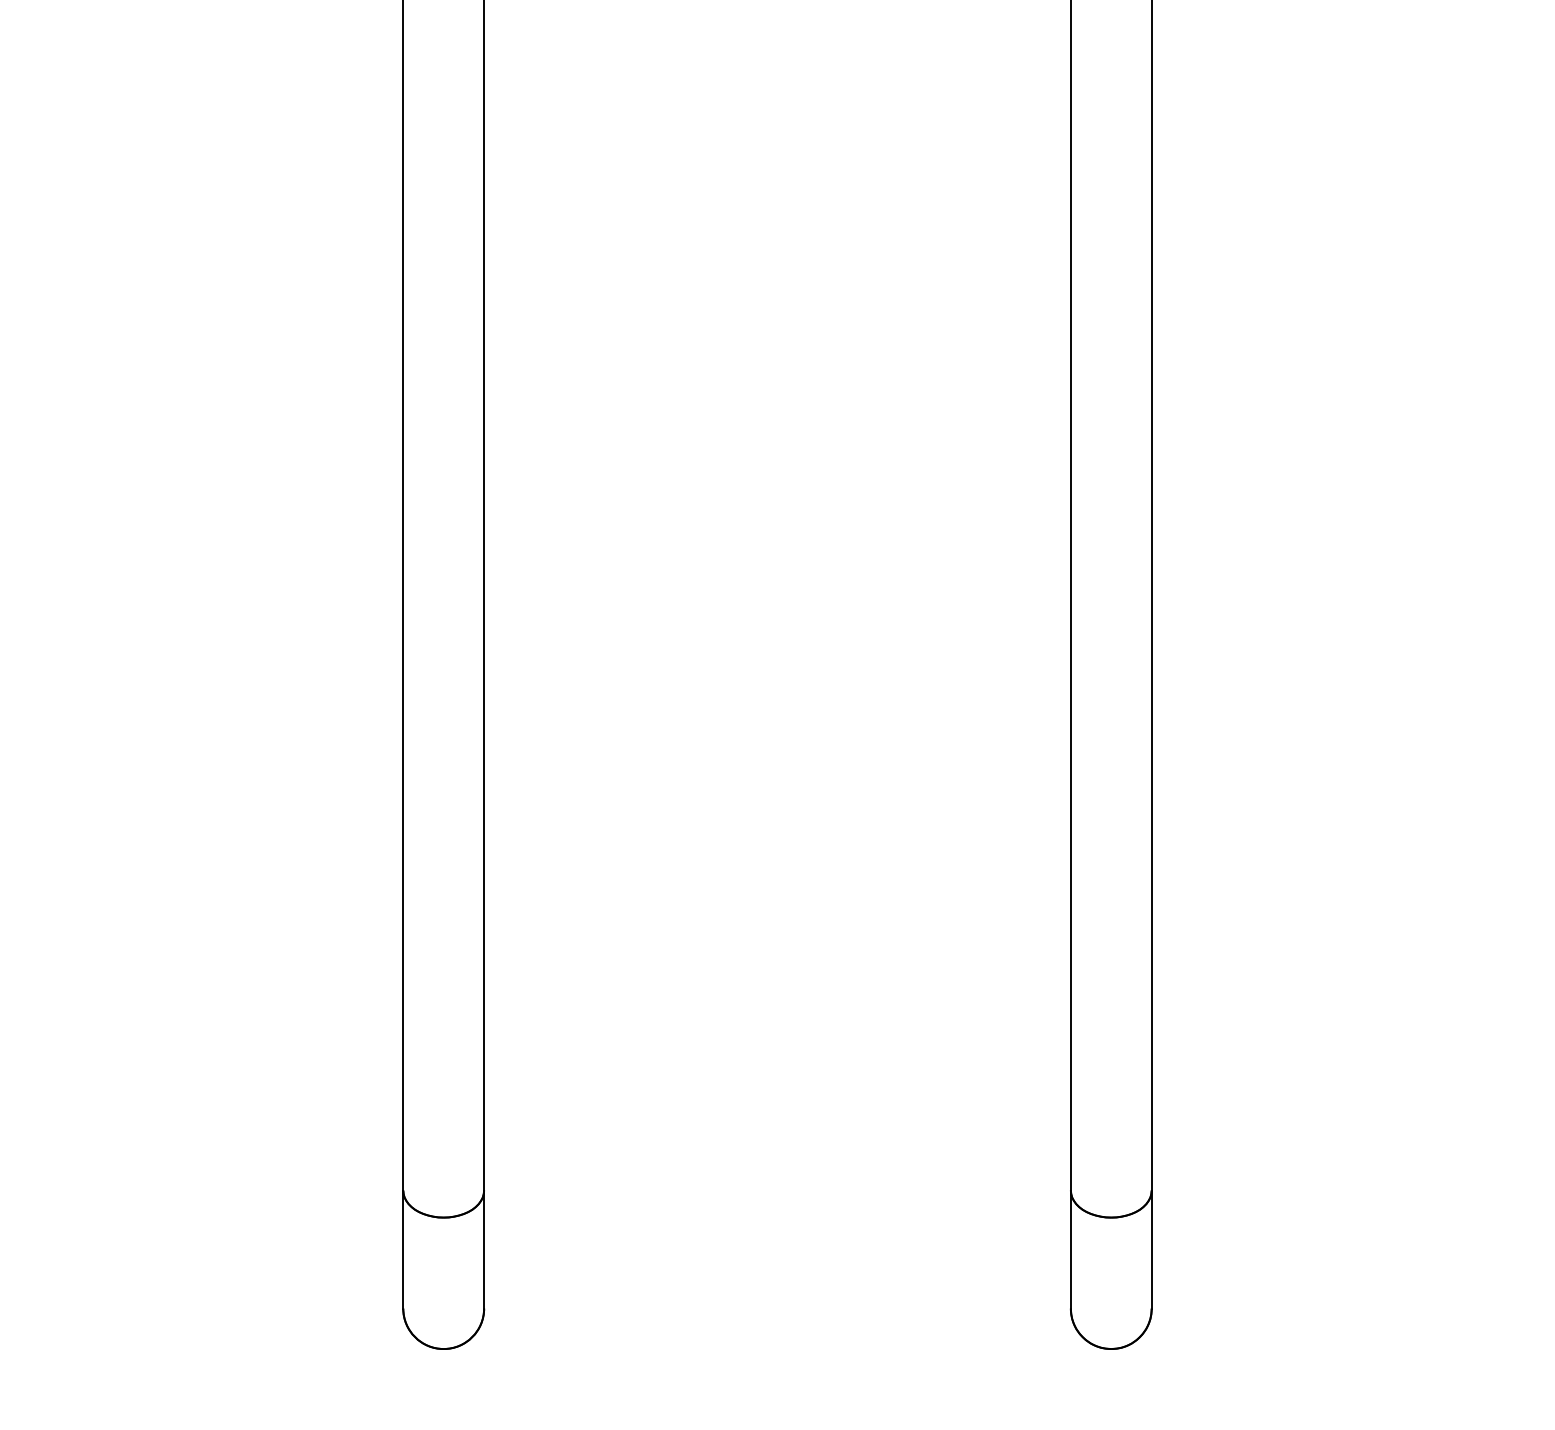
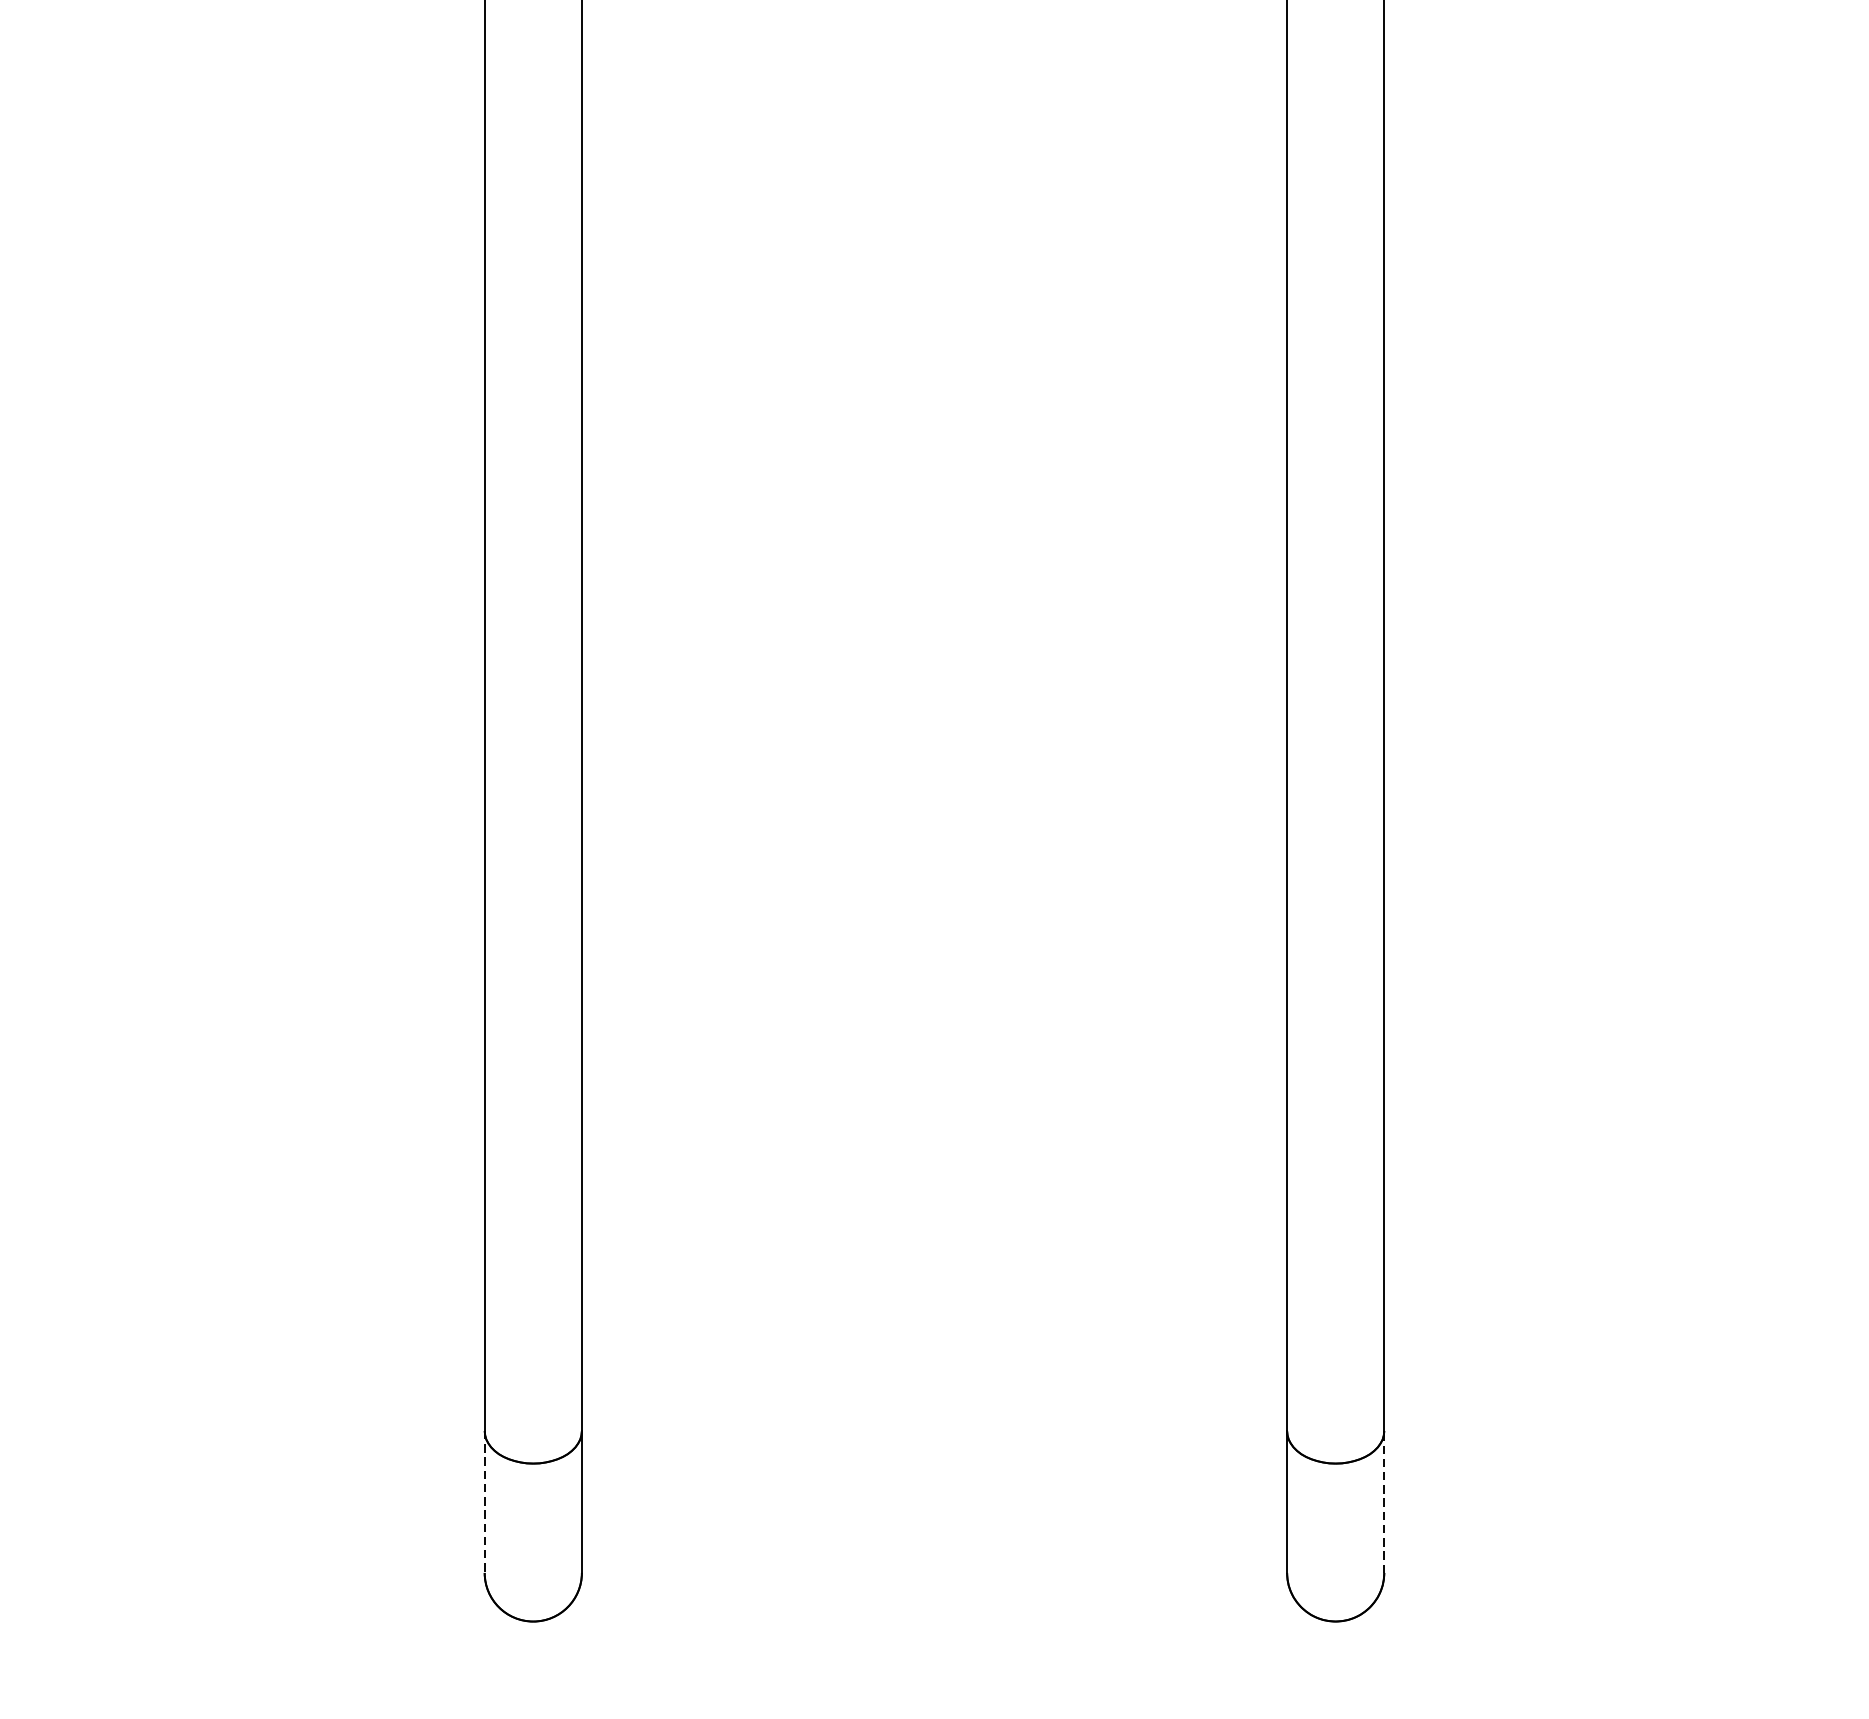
line: (1151, 1249) -> (1384, 1501), solid -> dashed
line: (403, 1250) -> (484, 1503), solid -> dashed

